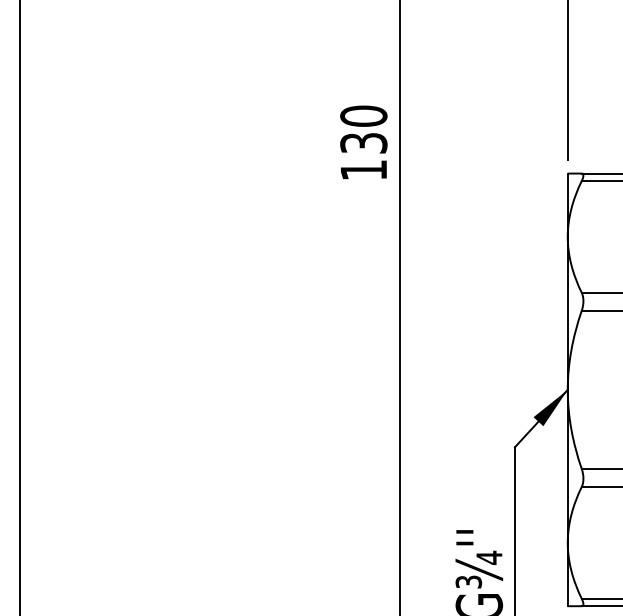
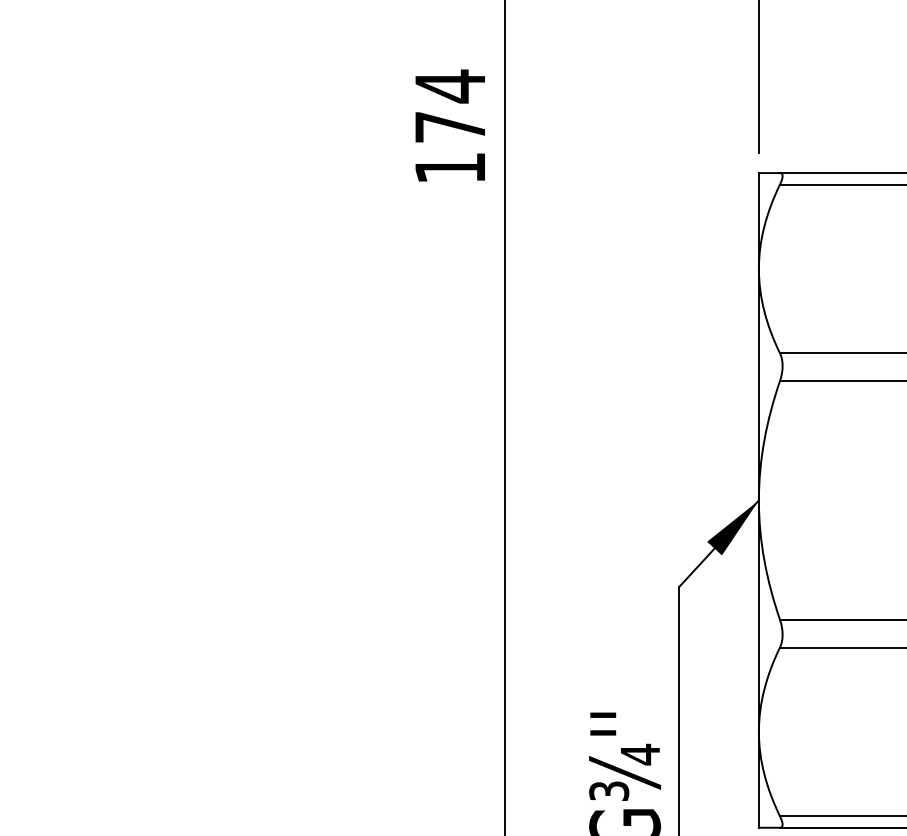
text: (363, 129) -> (449, 106), 130 -> 174

